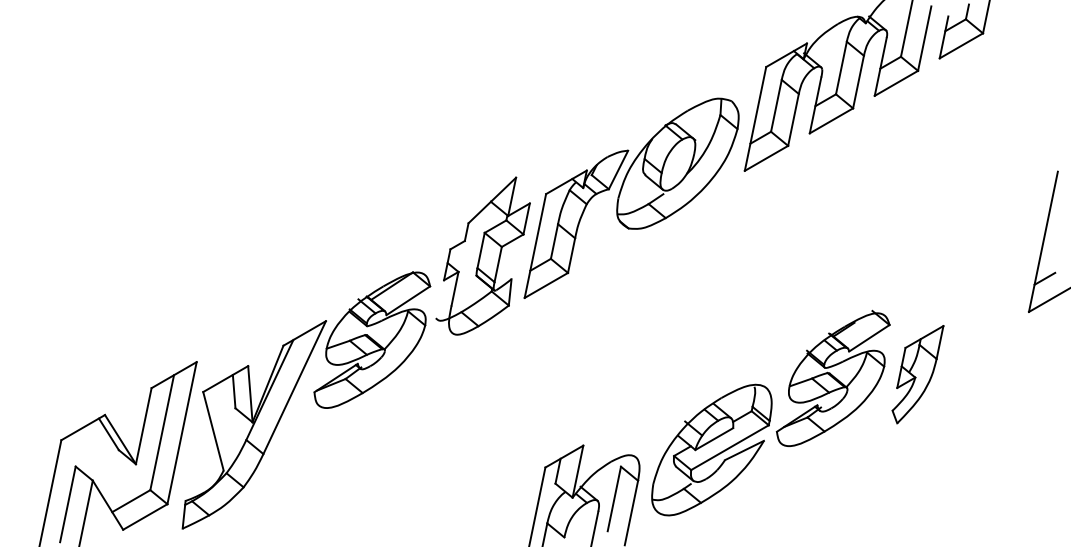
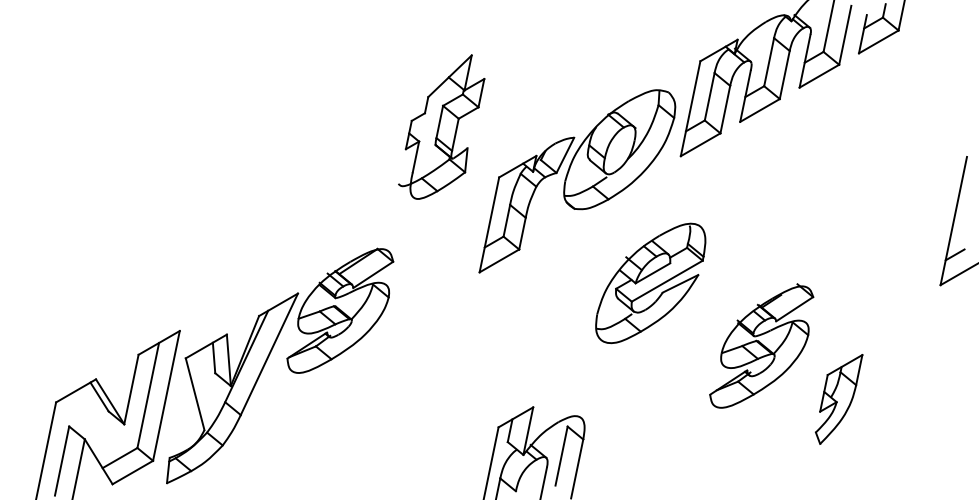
part: (482, 255) -> (441, 126), moved
part: (917, 374) -> (838, 399), moved
part: (711, 450) -> (650, 283), moved

